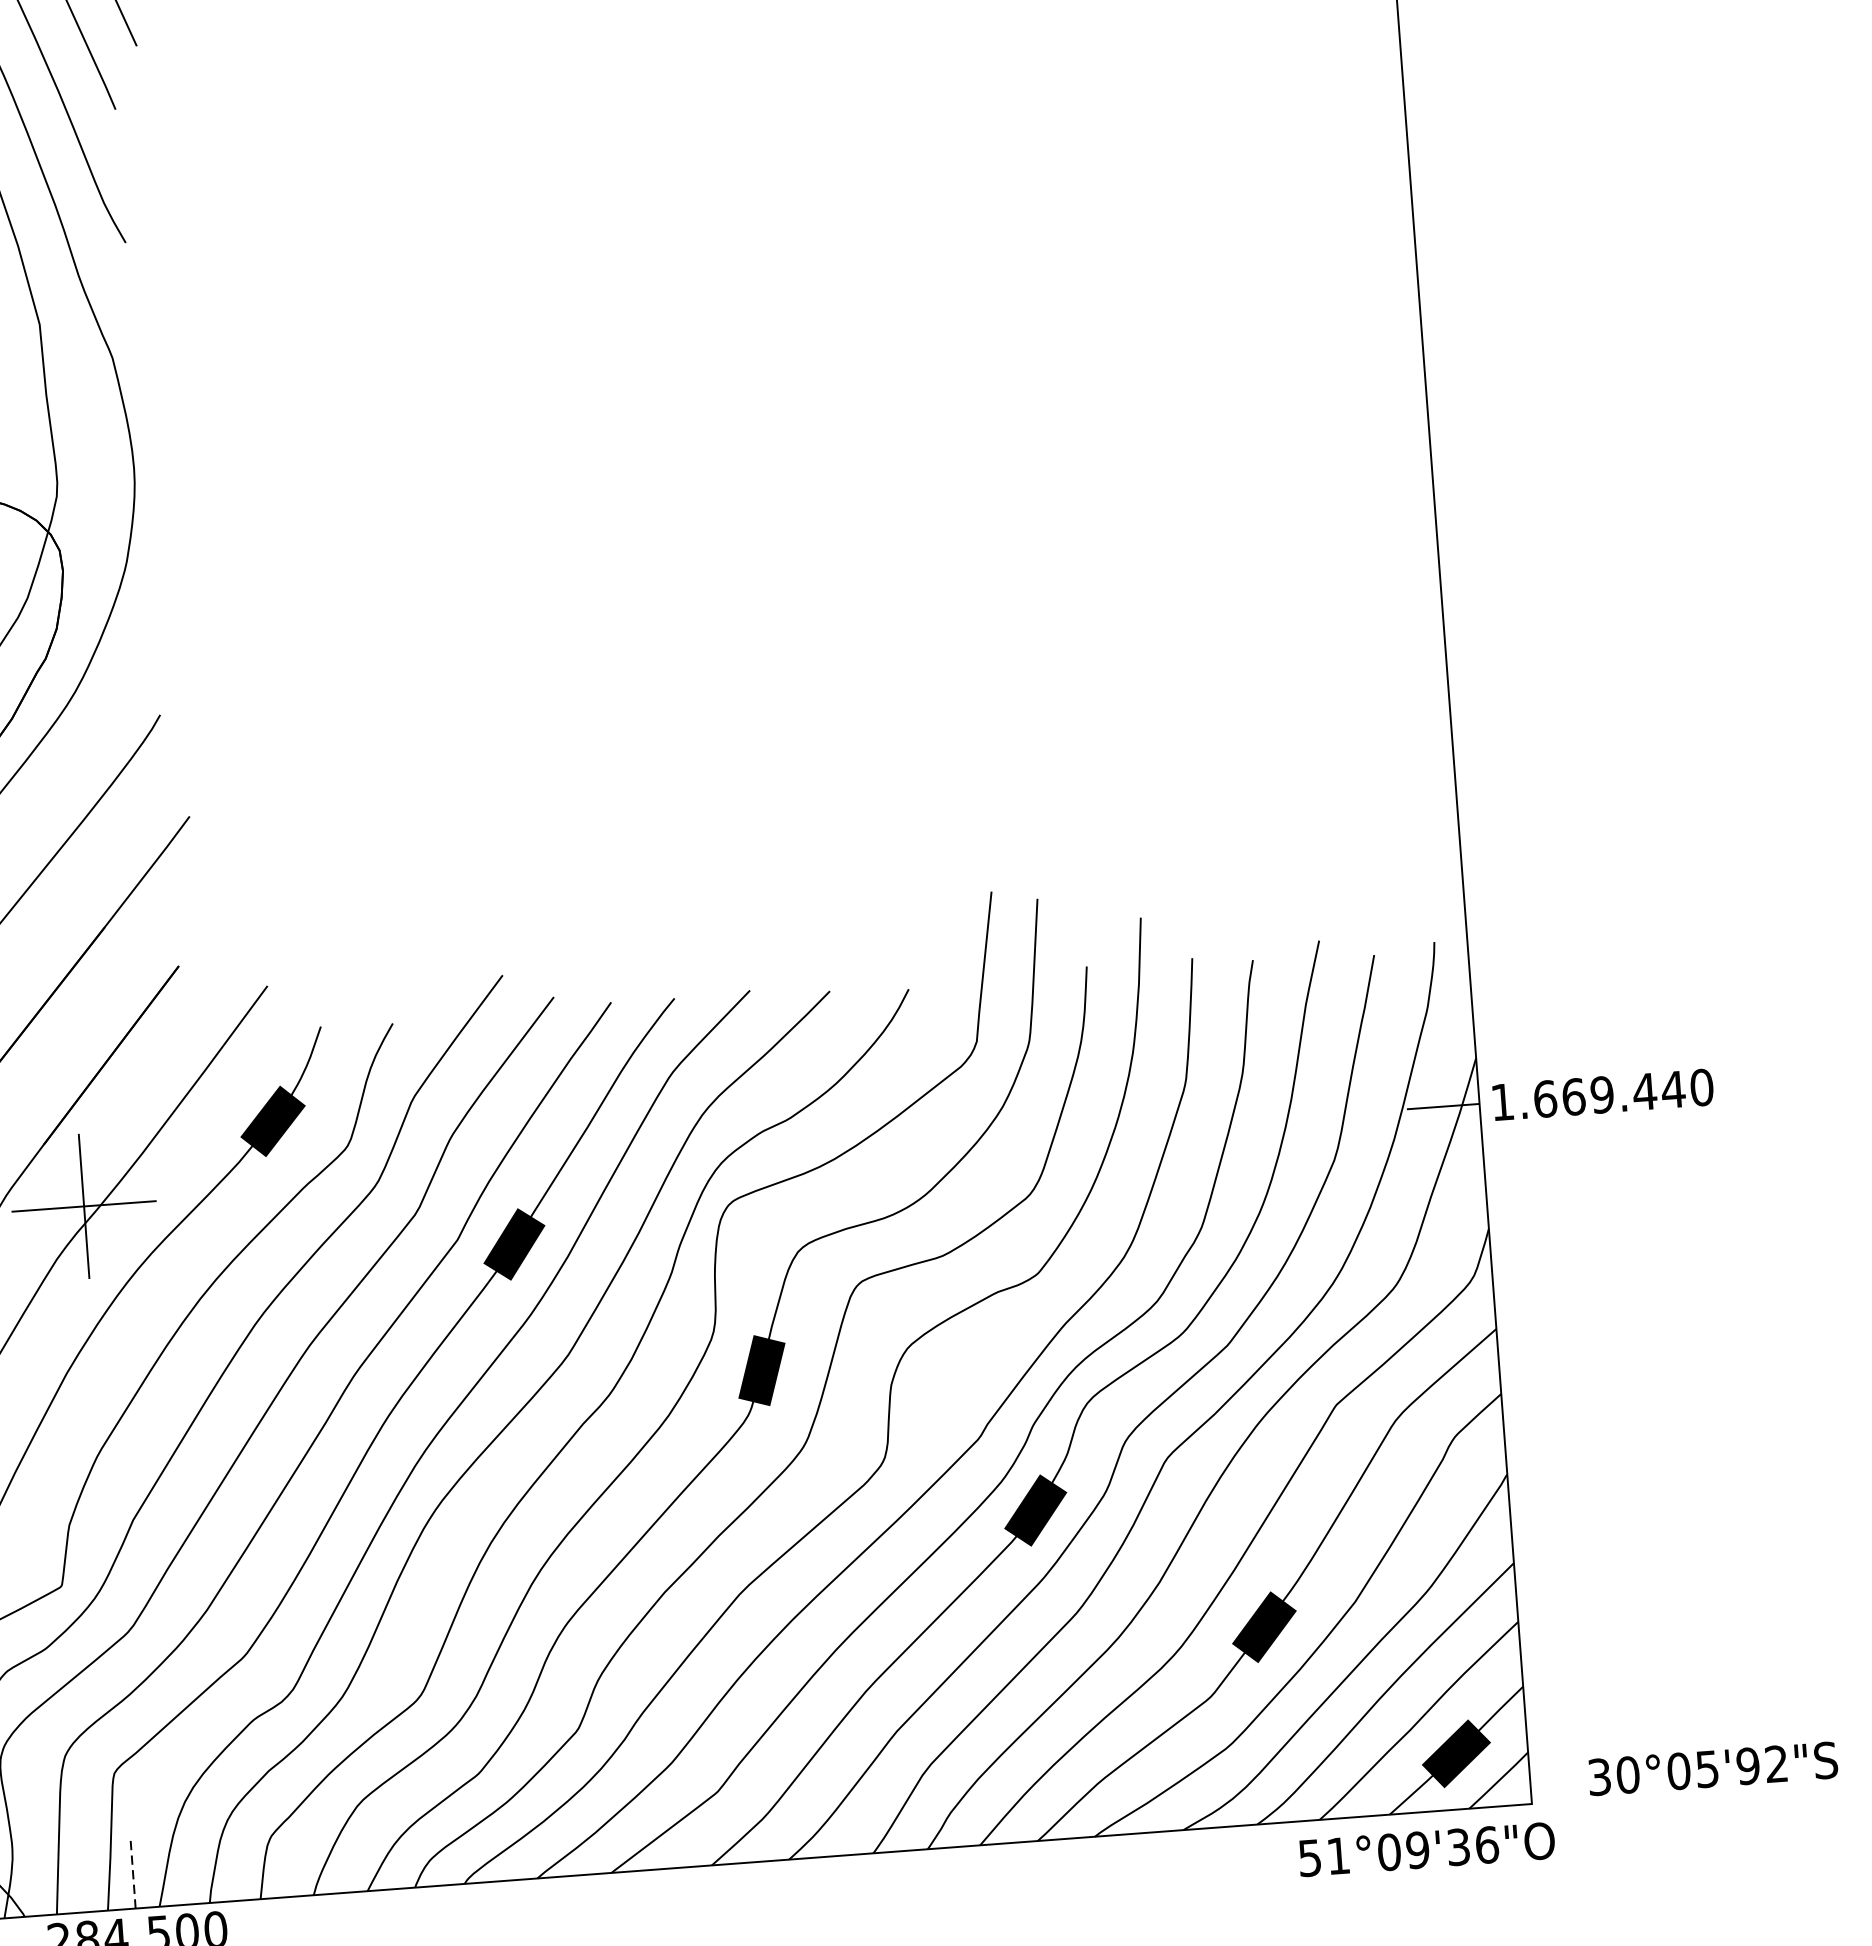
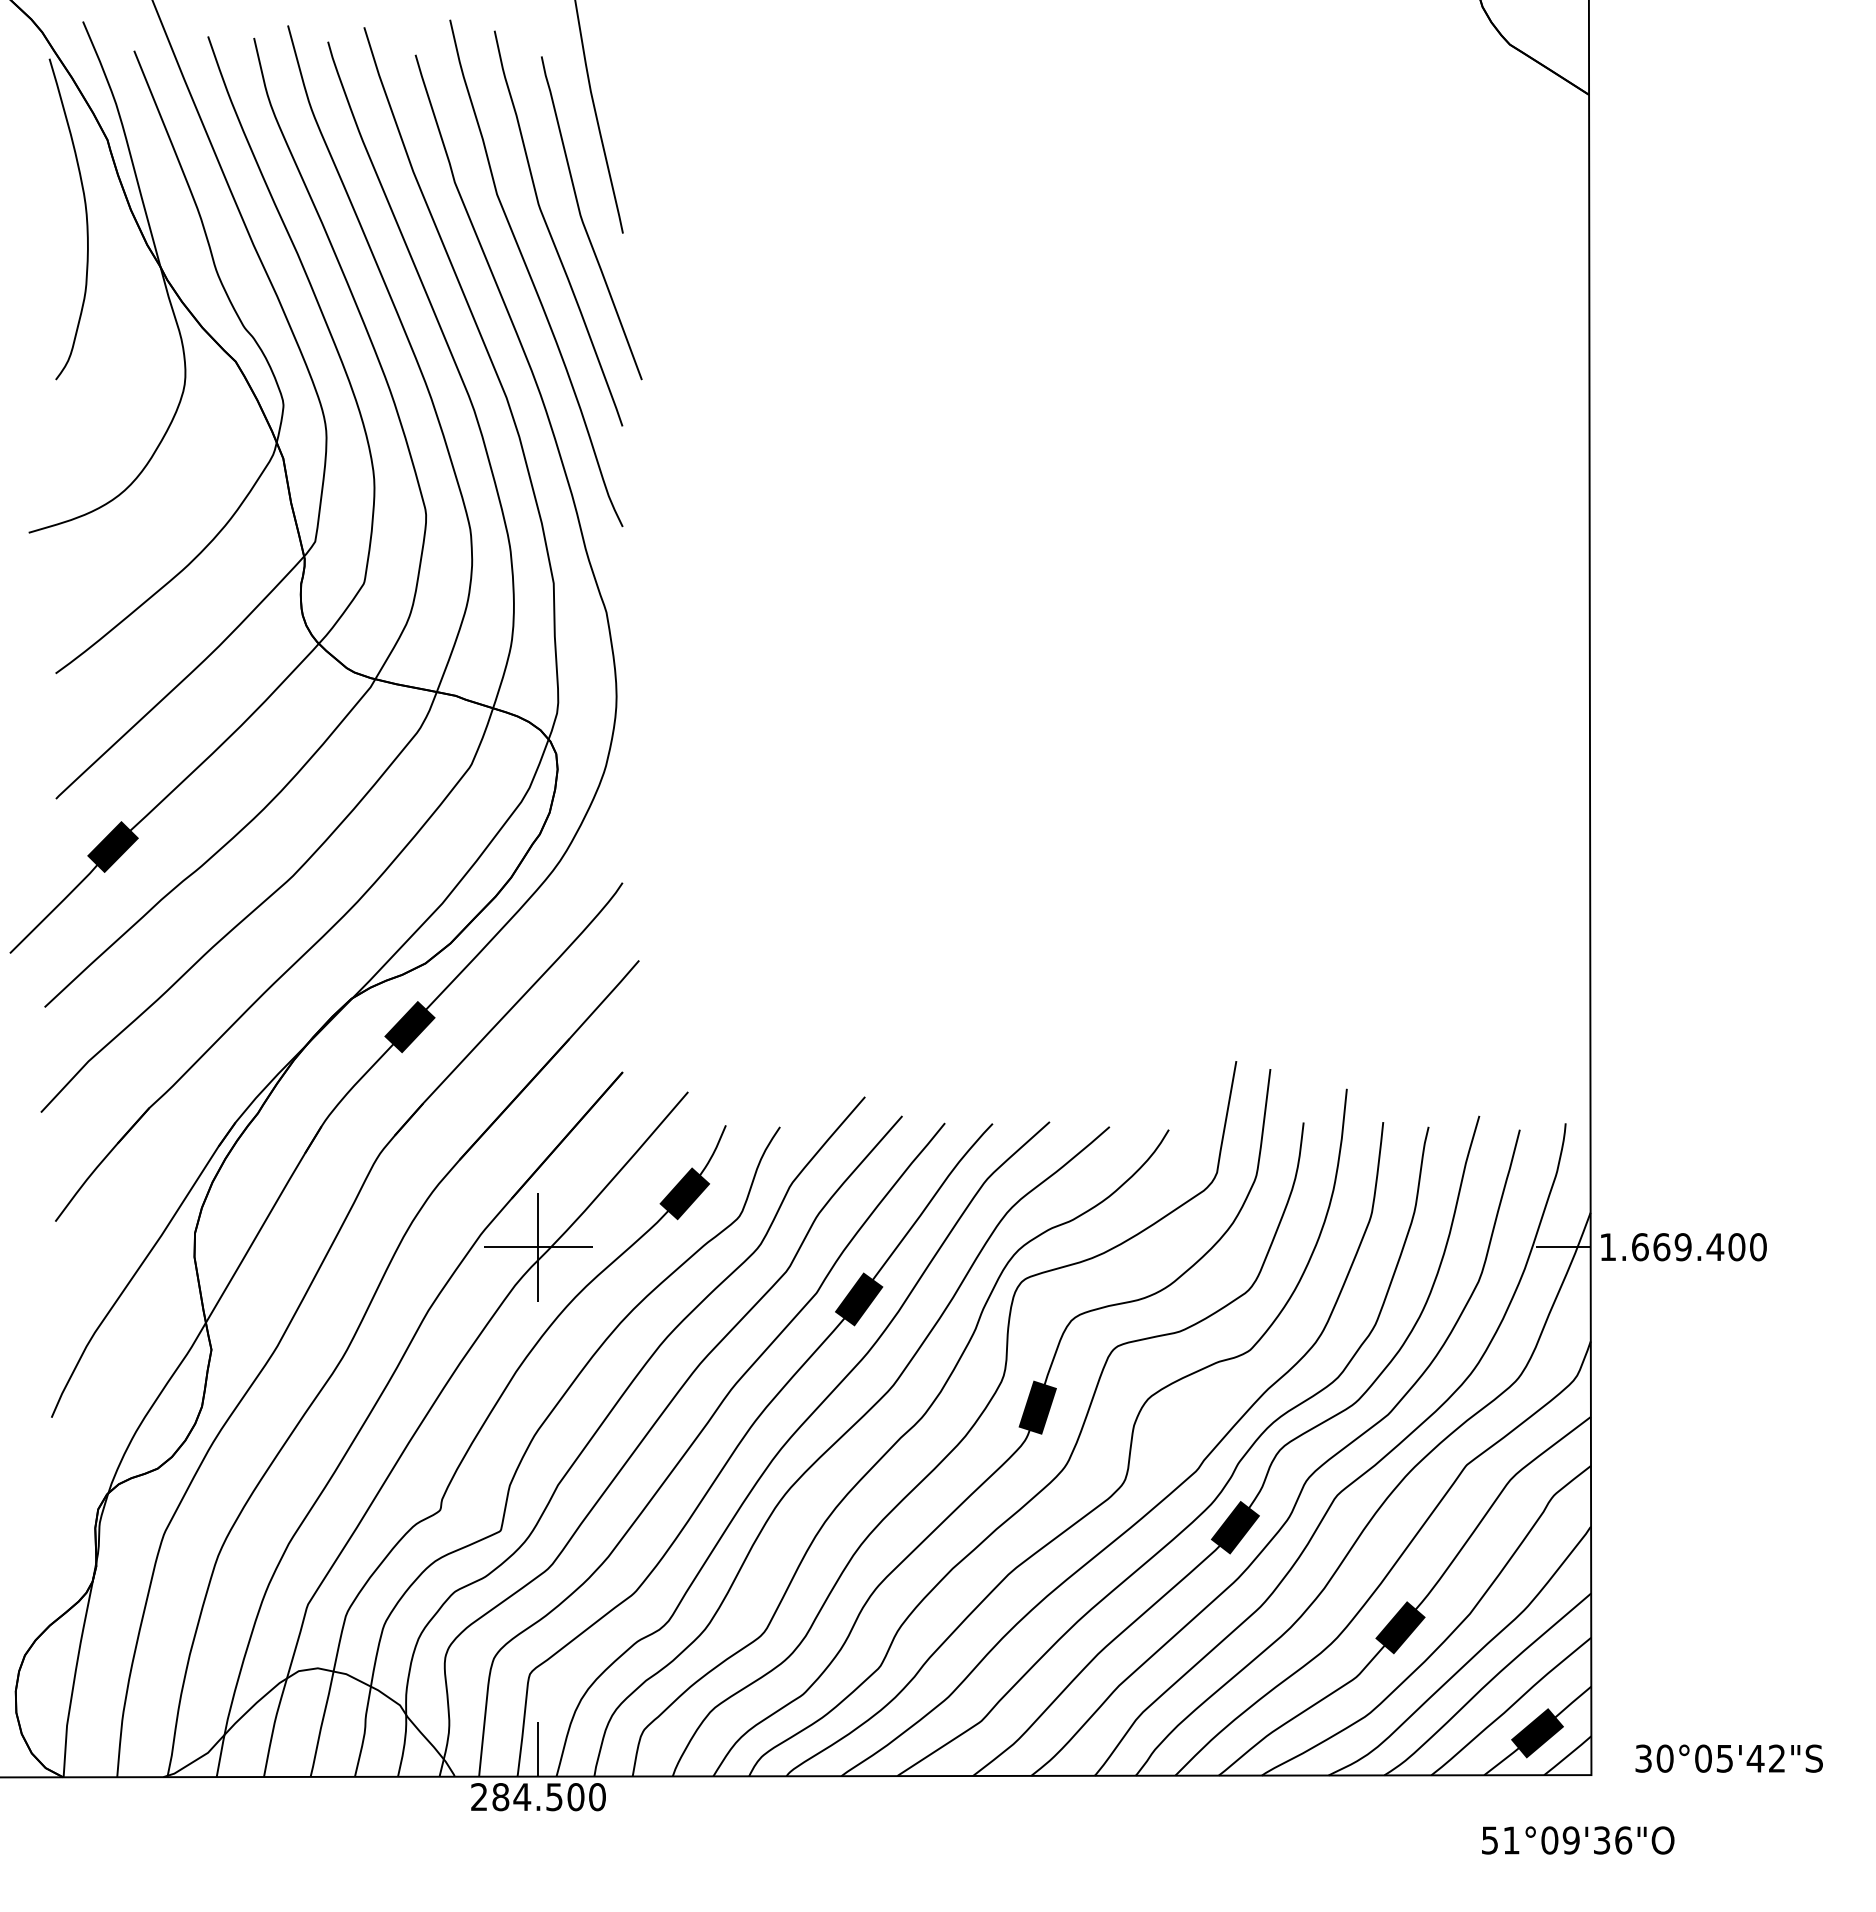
text: (1672, 1090) -> (1736, 1247), 1.669.440 -> 1.669.400
text: (1747, 1765) -> (1755, 1758), 30°05'92"S -> 30°05'42"S
text: (1427, 1849) -> (1578, 1840), moved
line: (132, 1871) -> (538, 1748), dashed -> solid

